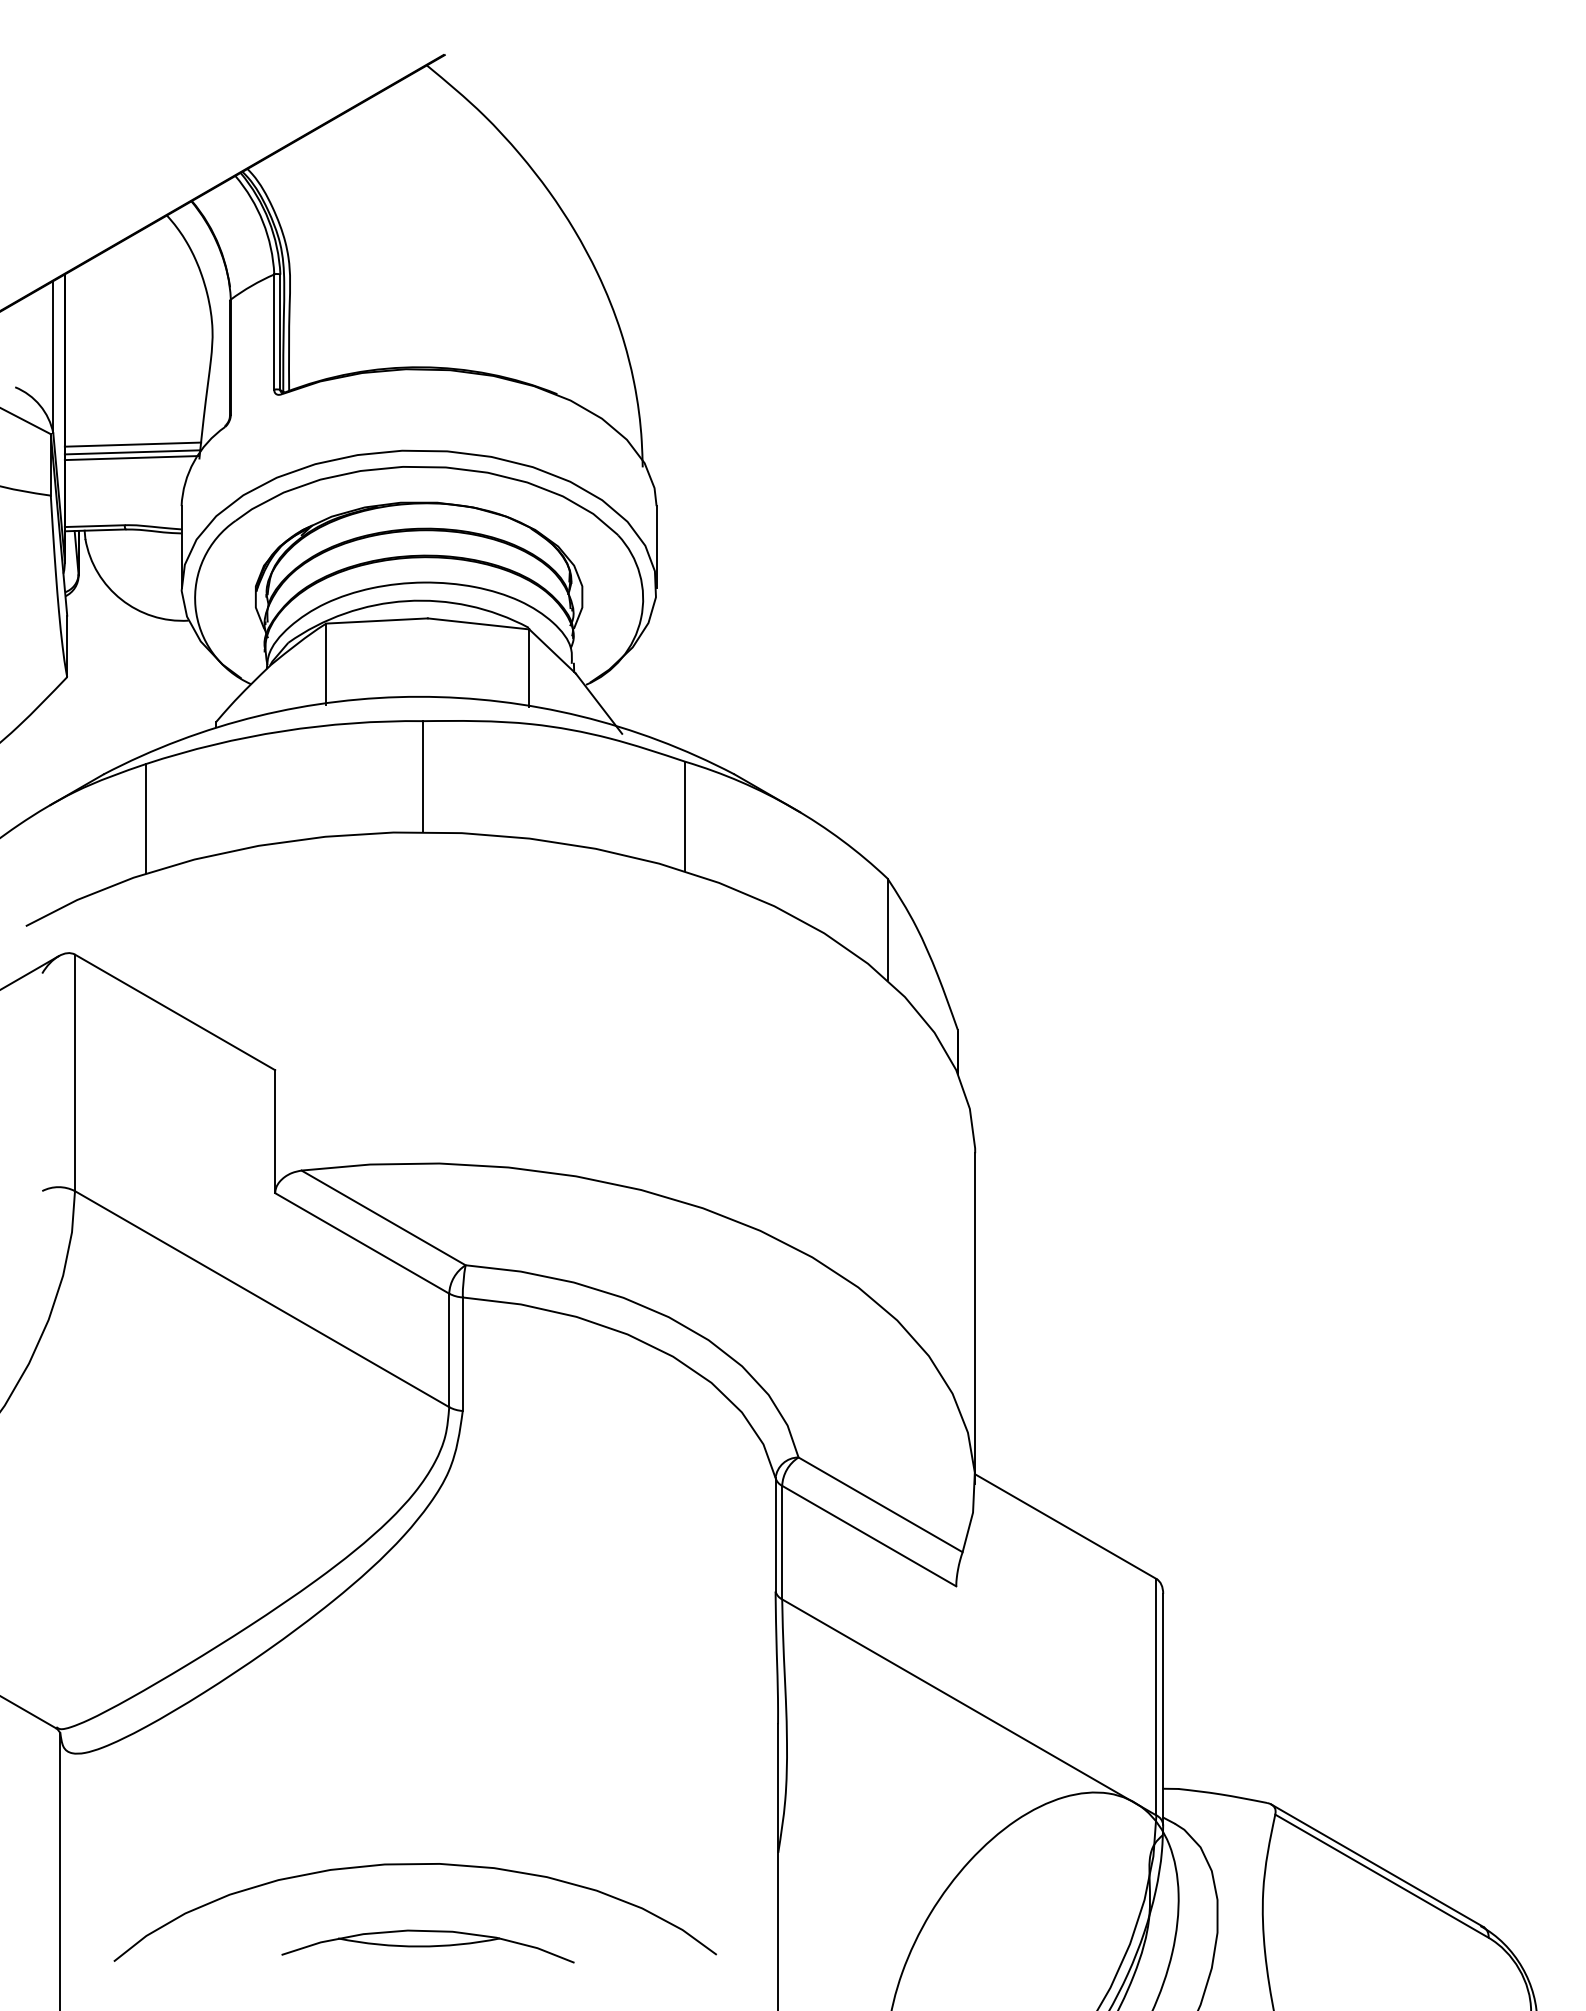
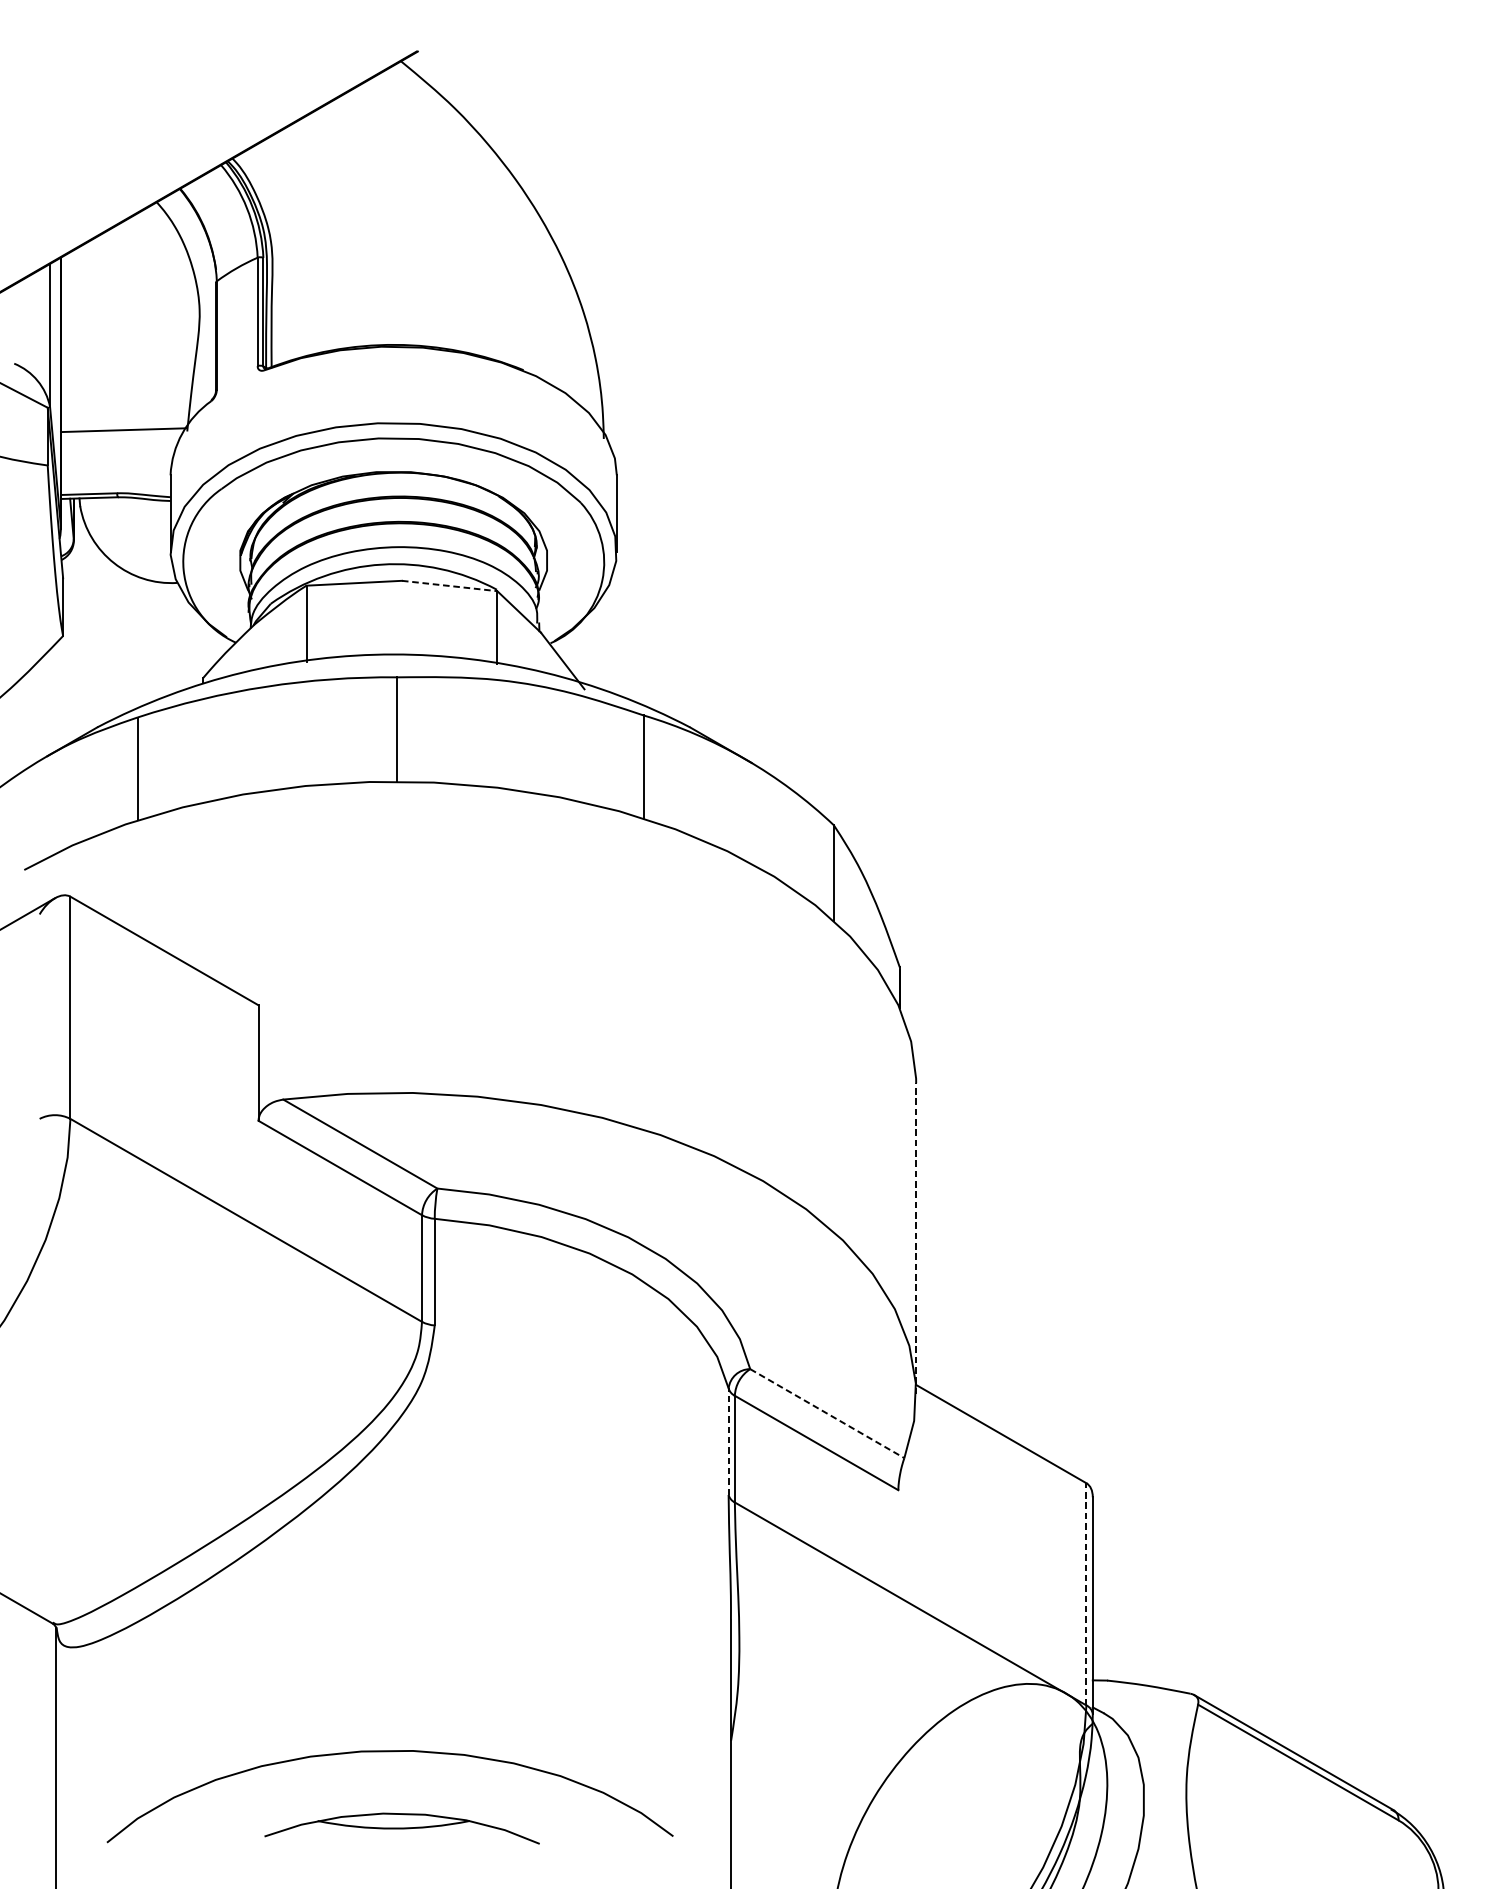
line: (132, 444) -> (124, 417), removed
line: (132, 452) -> (124, 424), removed
line: (479, 623) -> (450, 585), solid -> dashed
line: (975, 1318) -> (916, 1238), solid -> dashed
line: (880, 1504) -> (827, 1413), solid -> dashed
line: (775, 1534) -> (728, 1441), solid -> dashed
line: (1156, 1696) -> (1086, 1593), solid -> dashed

